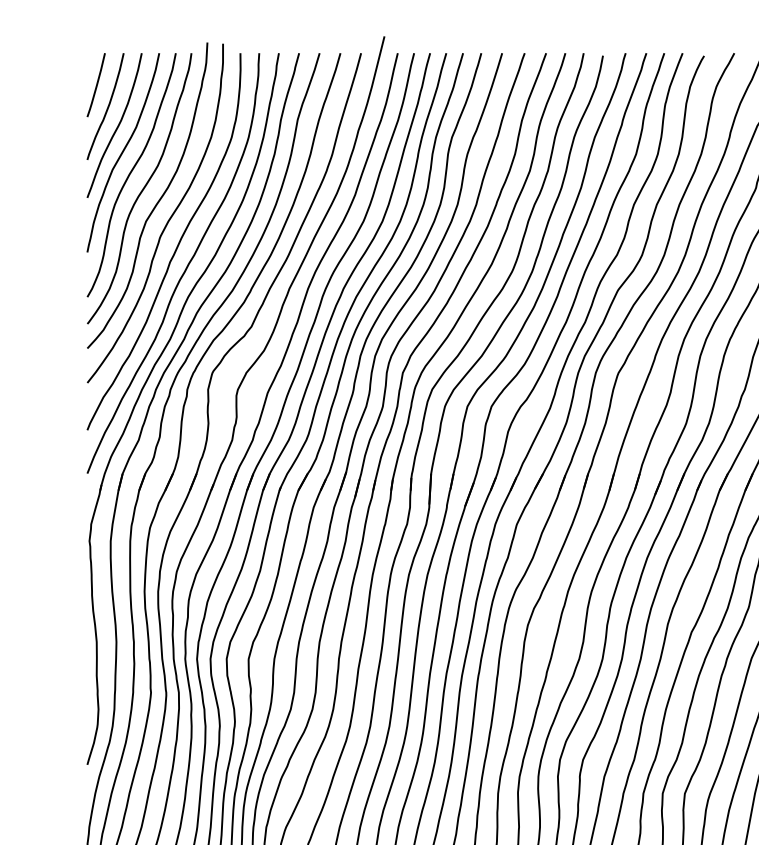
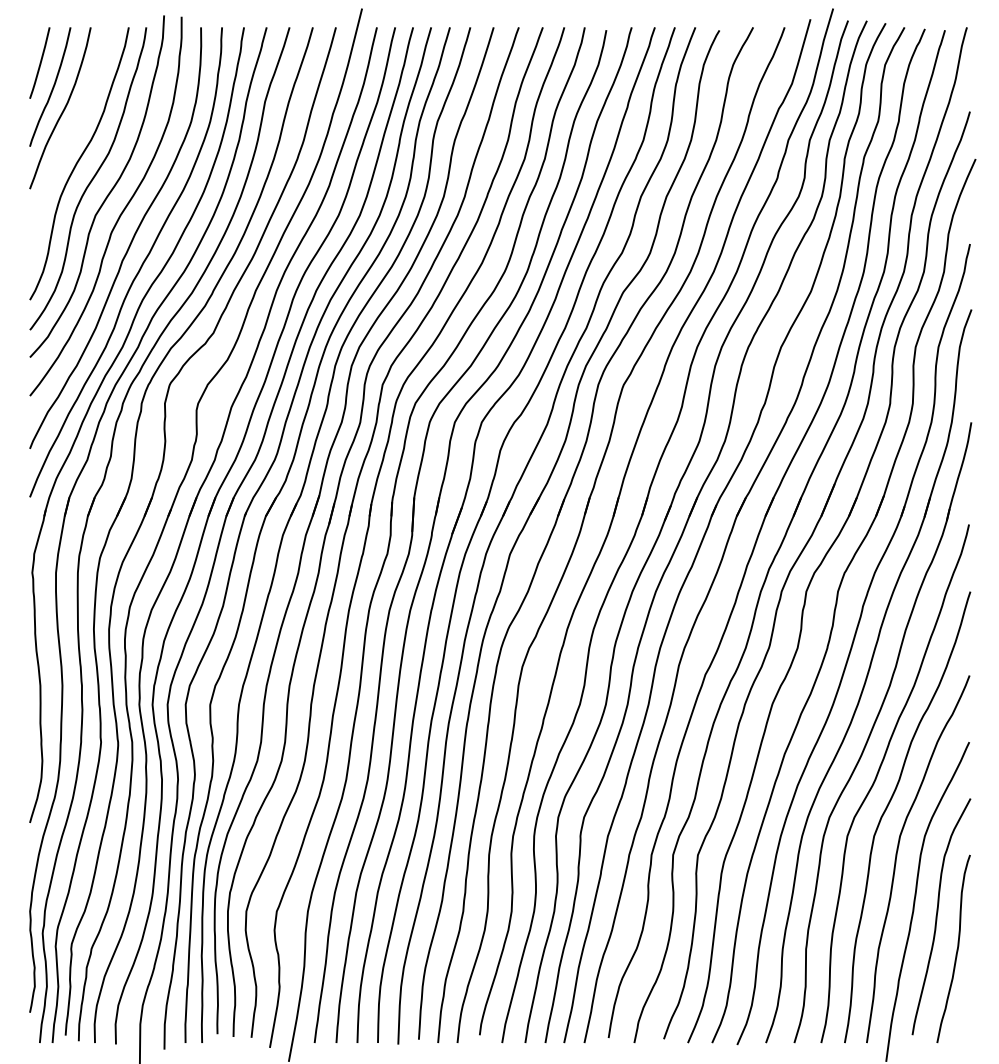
curve: (123, 152) -> (70, 138), removed

